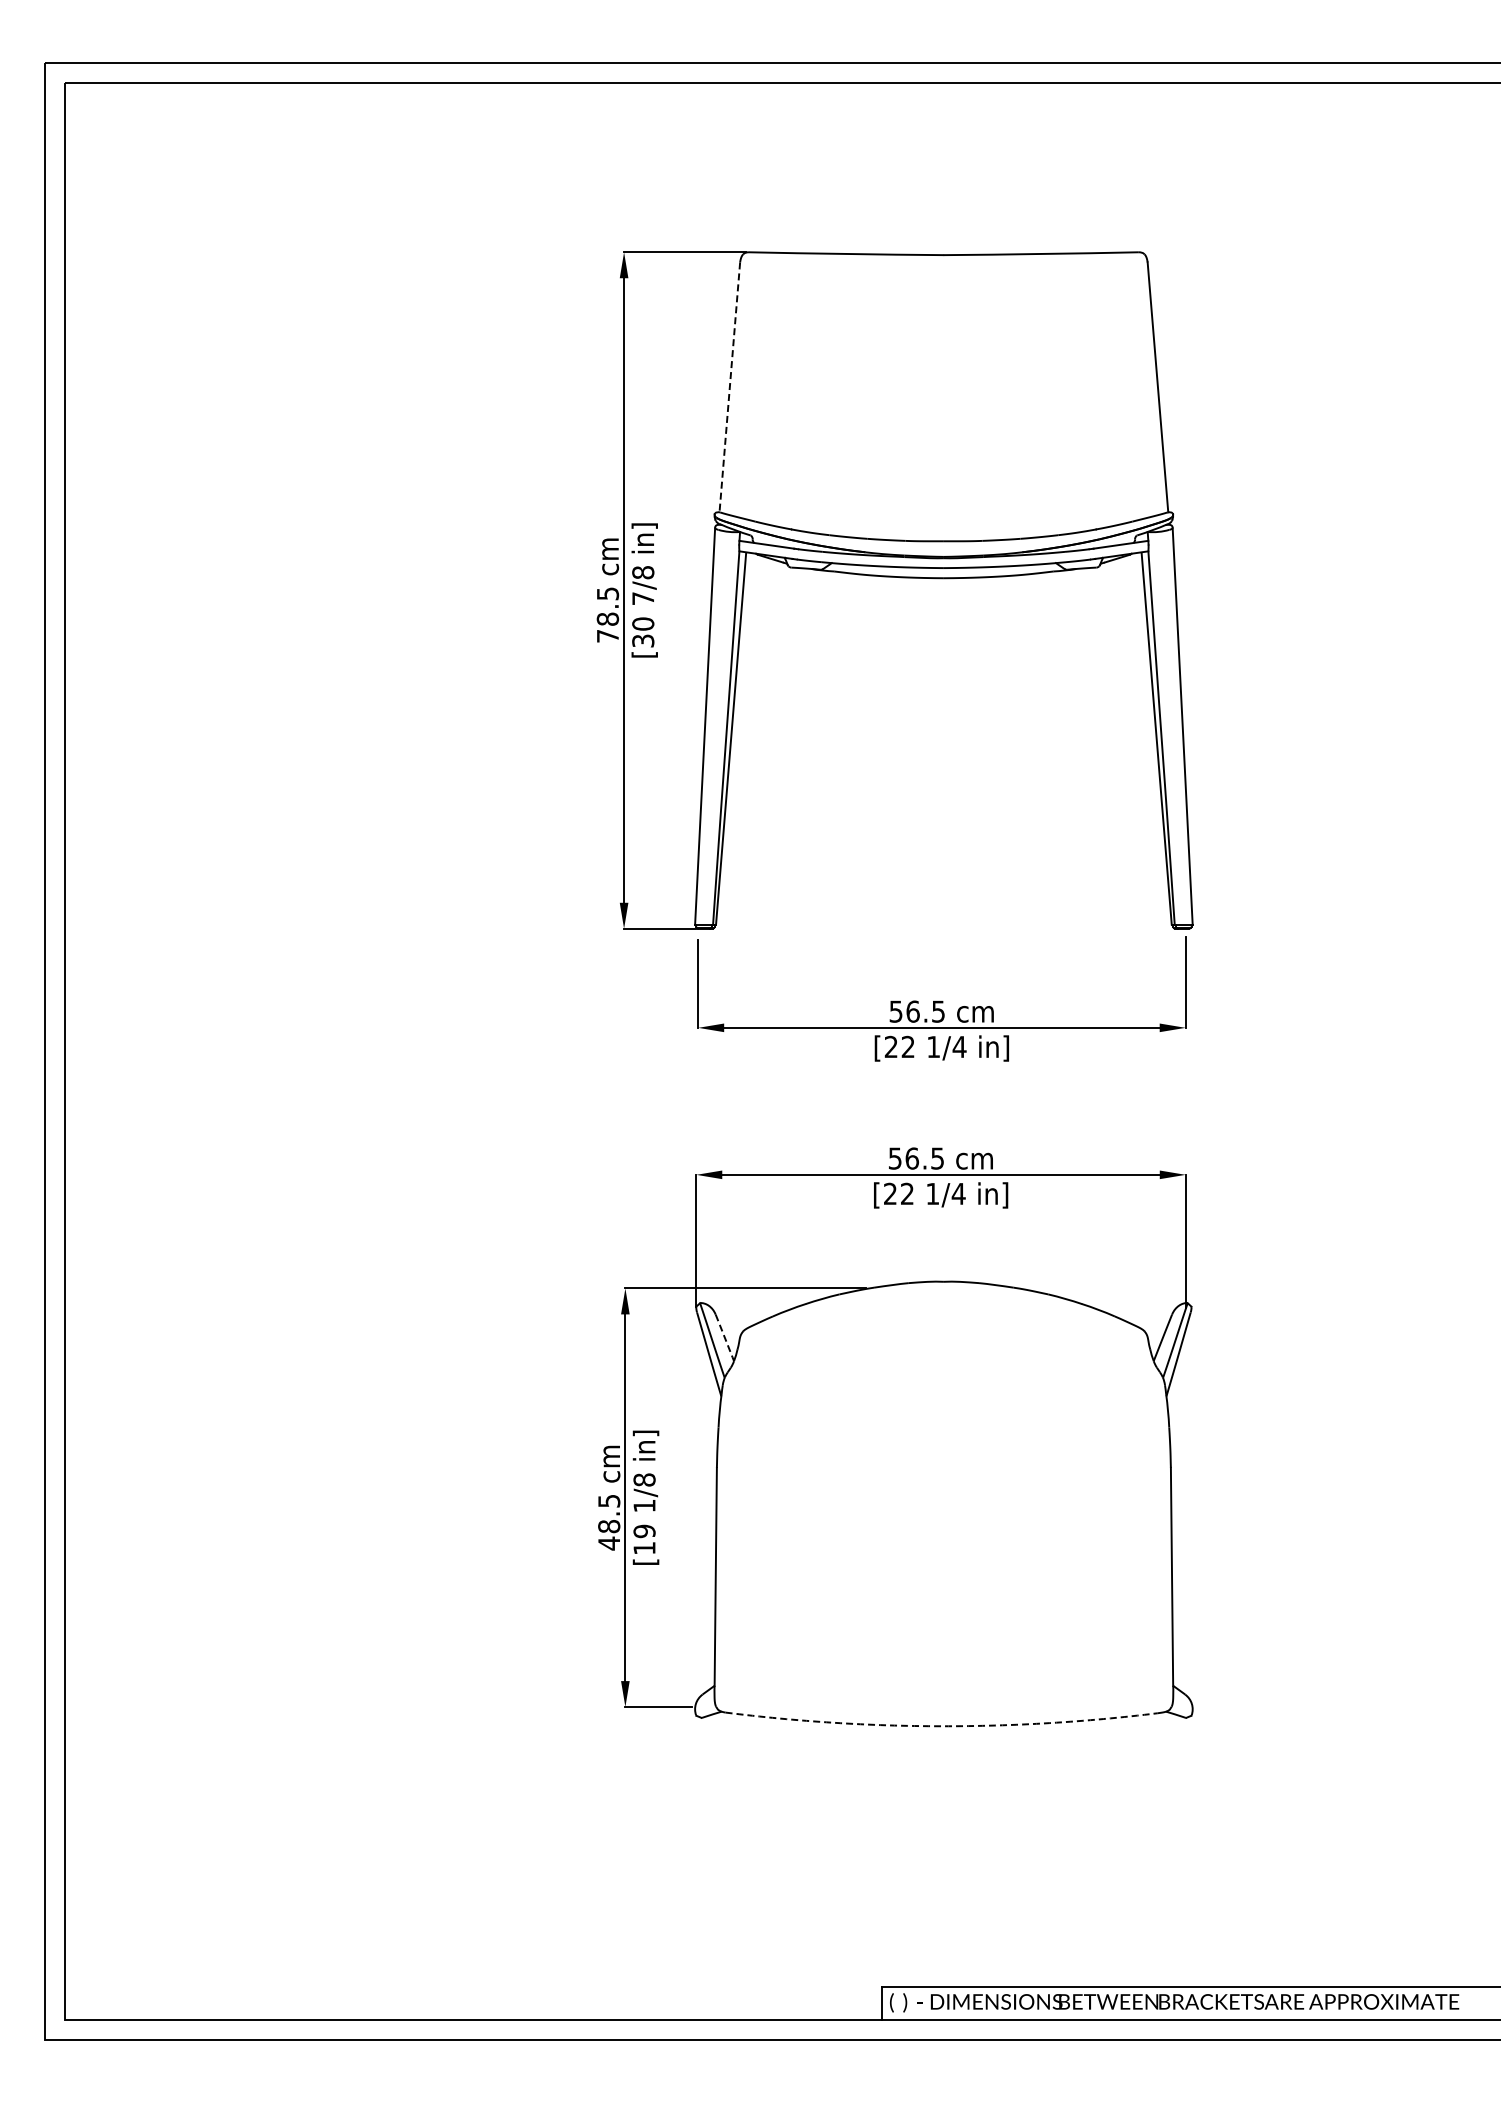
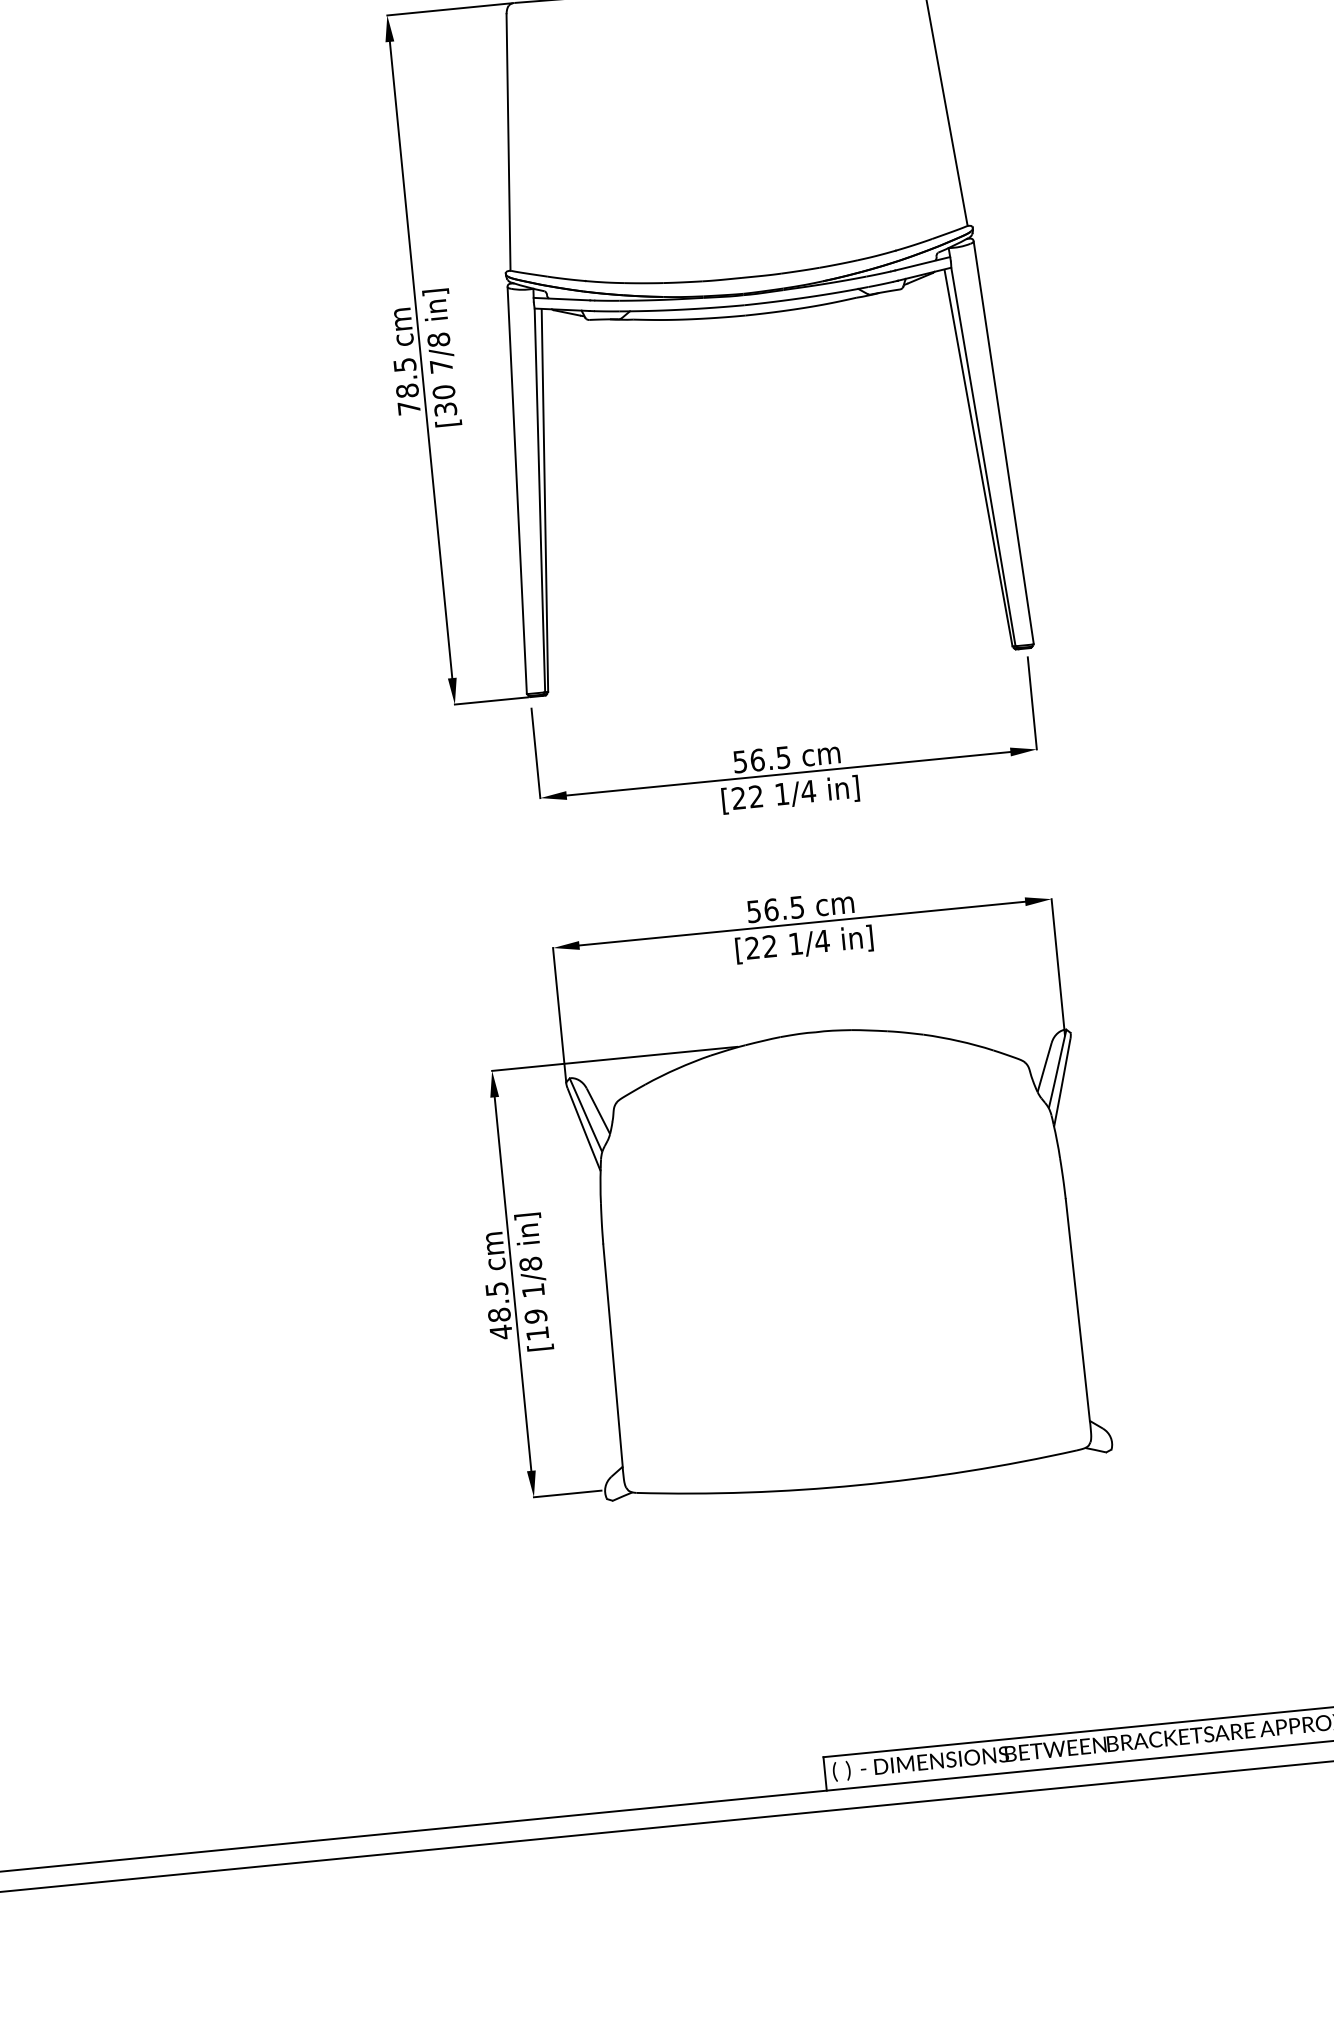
line: (729, 387) -> (508, 142), dashed -> solid
line: (724, 1338) -> (598, 1111), dashed -> solid
arc: (941, 1726) -> (857, 1485), dashed -> solid

